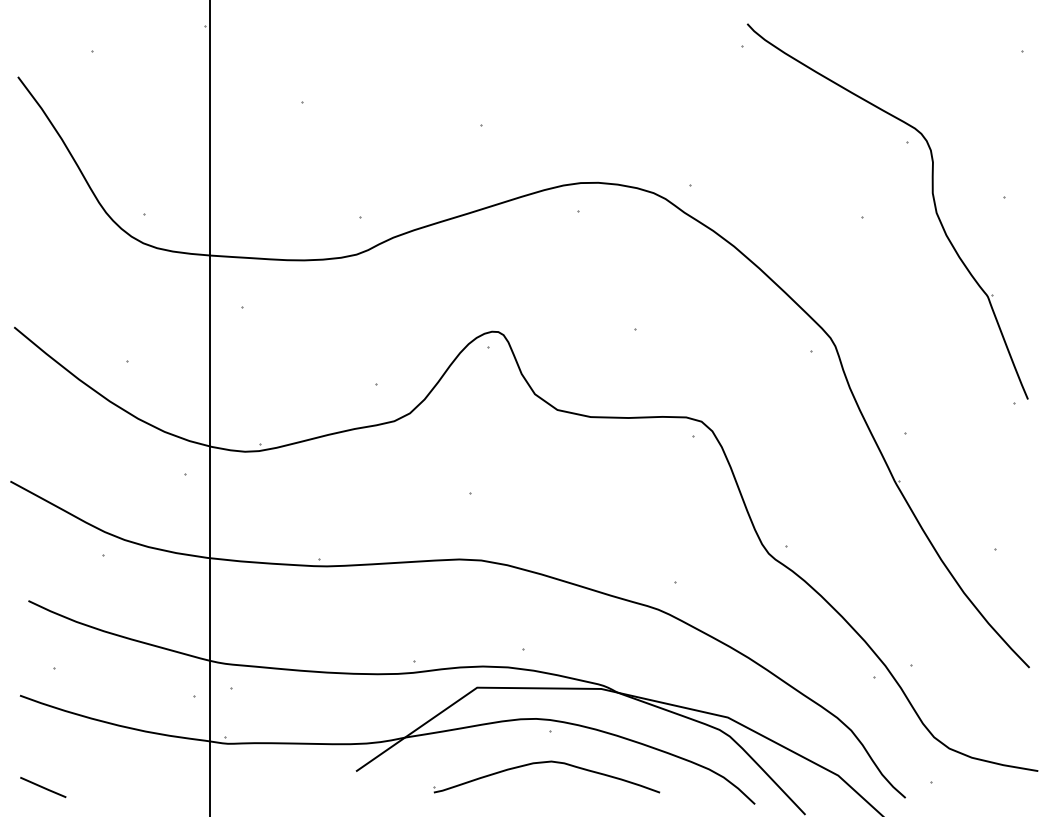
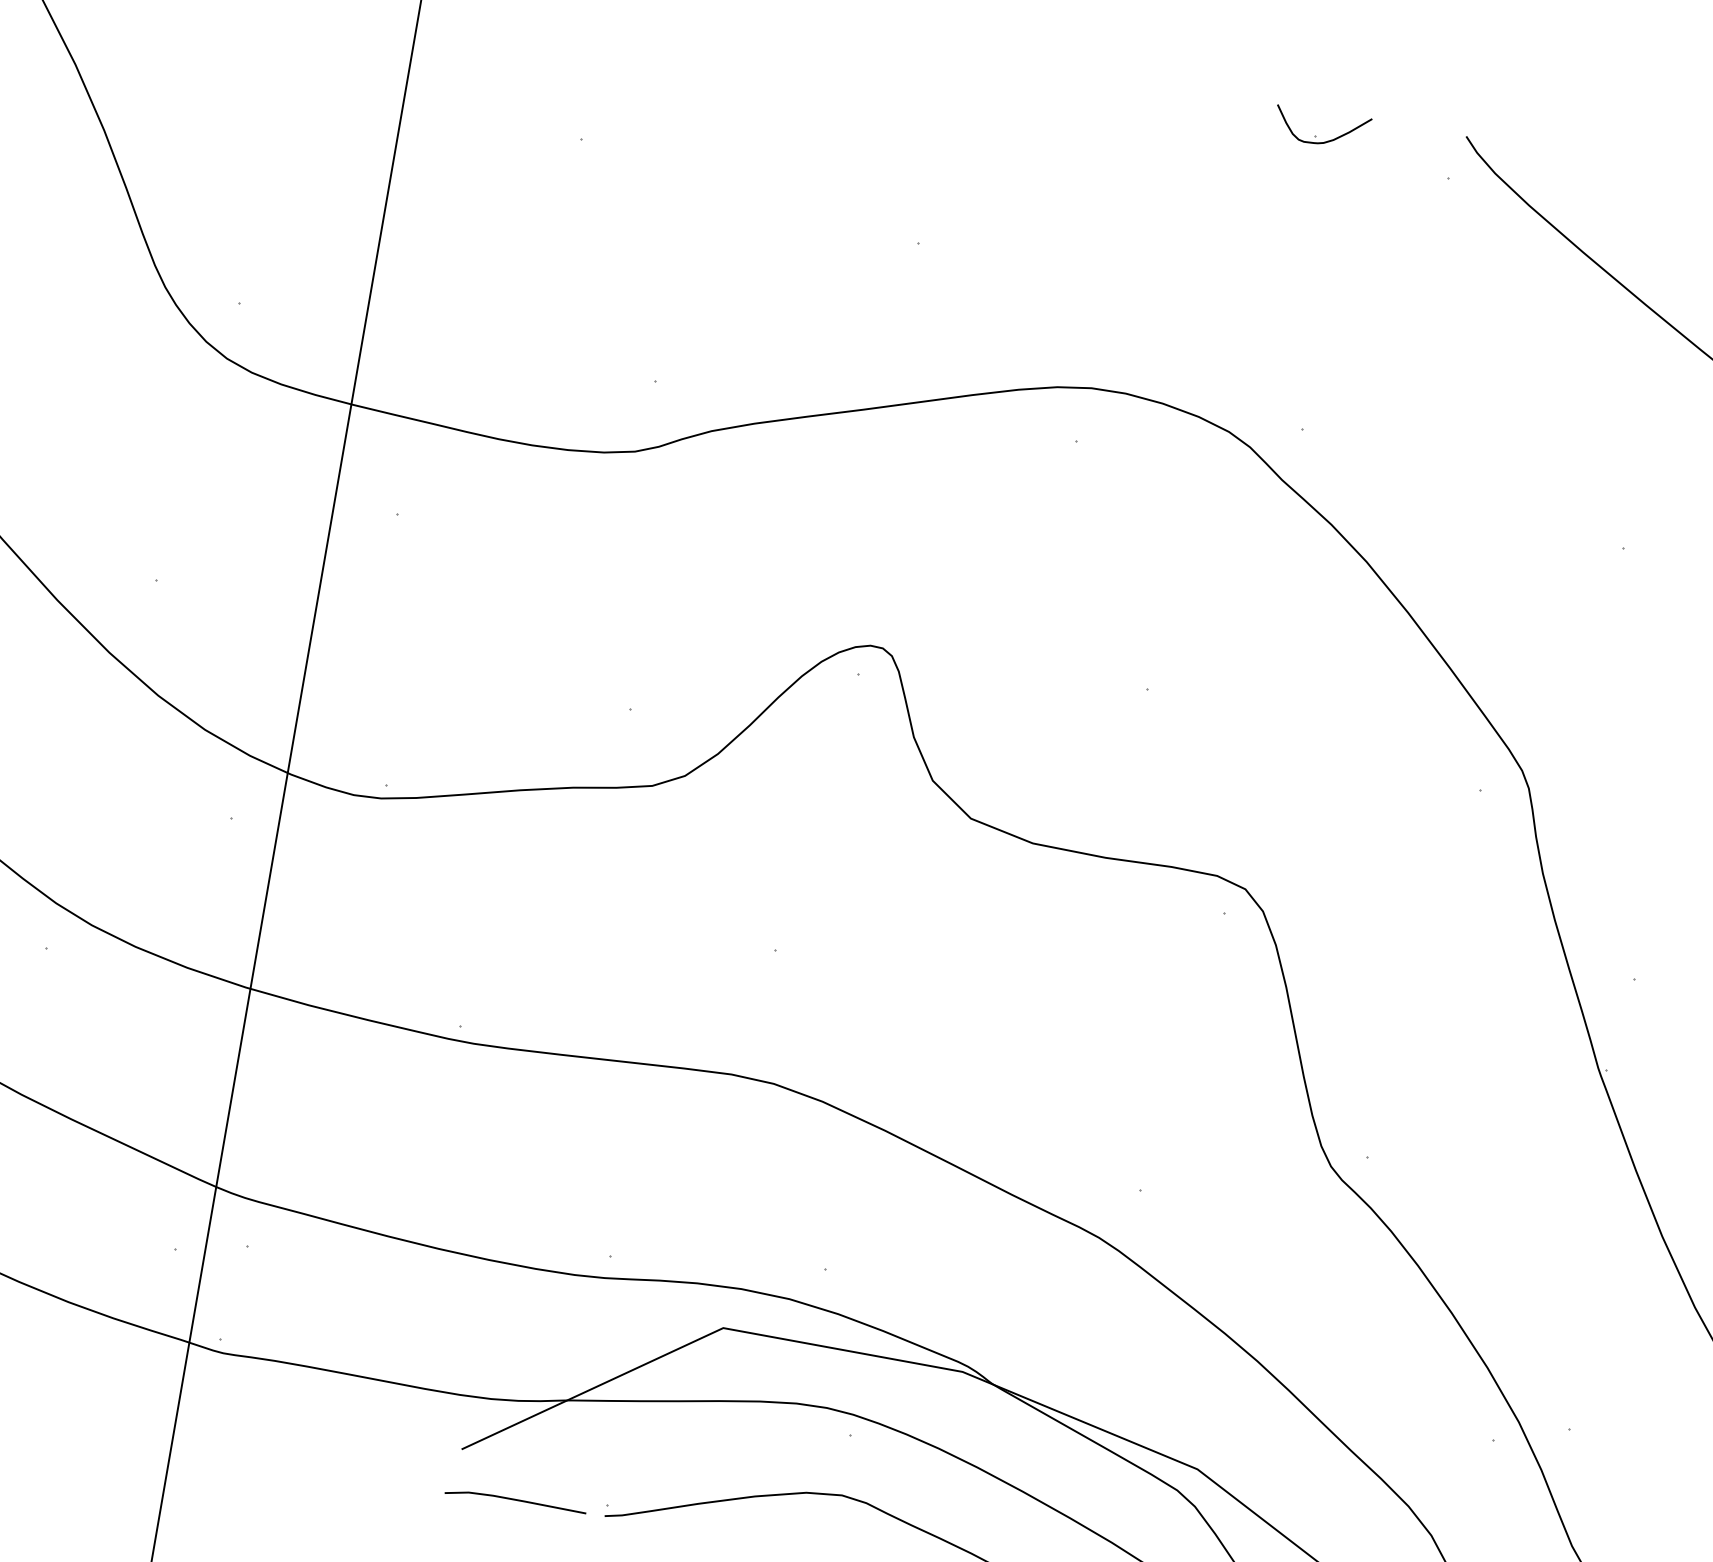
part: (673, 31) -> (1321, 126), added
line: (387, 792) -> (515, 1500), added

